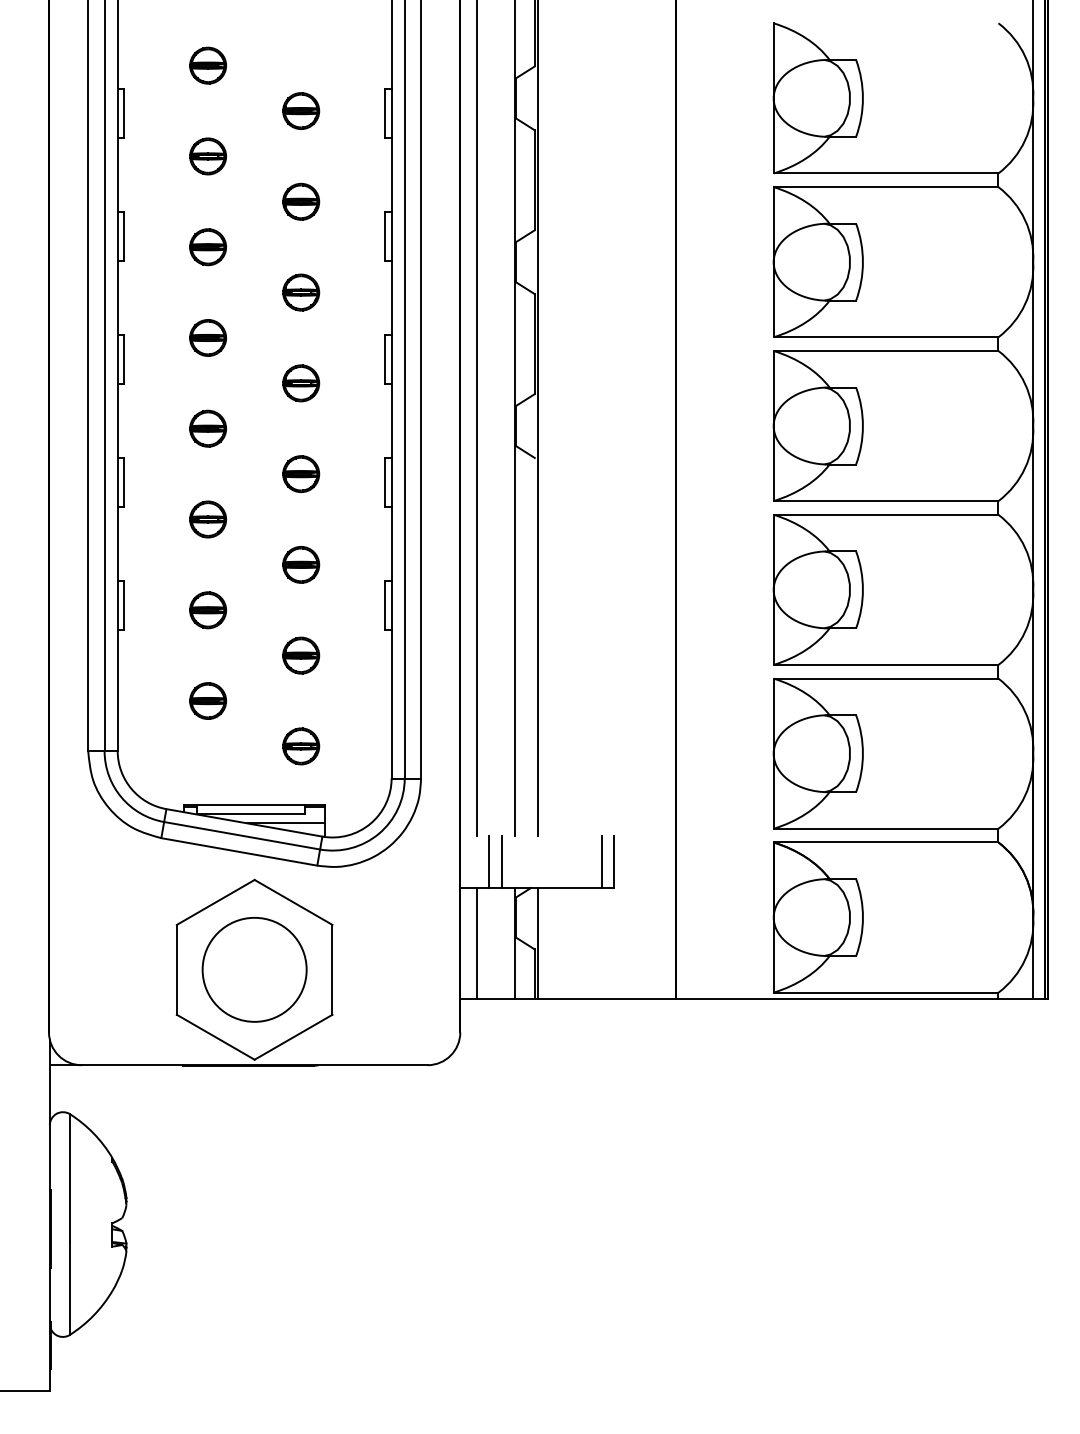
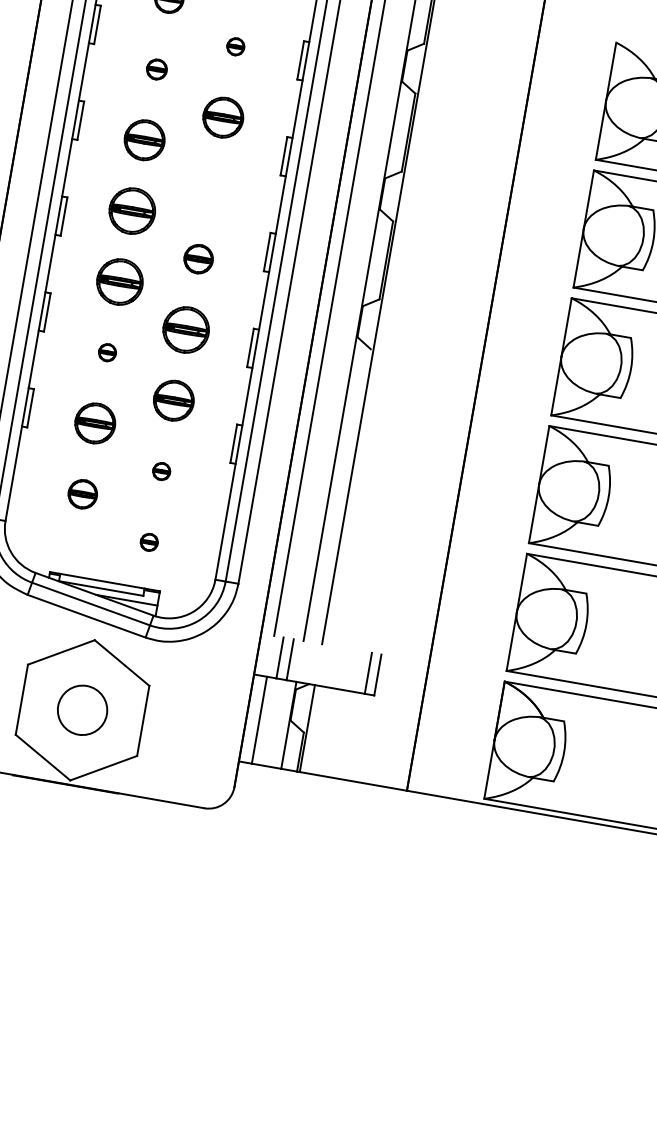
part: (301, 110) -> (236, 46), size x0.6
part: (207, 156) -> (156, 69), size x0.7
part: (301, 201) -> (223, 117), size x1.4
part: (207, 247) -> (144, 140), size x1.4
part: (301, 292) -> (211, 188), removed
part: (207, 337) -> (131, 210), size x1.6
part: (207, 428) -> (119, 281), size x1.6
part: (301, 473) -> (186, 329), size x1.6
part: (207, 519) -> (107, 352), size x0.6
part: (301, 564) -> (174, 400), size x1.4
part: (207, 610) -> (94, 423), size x1.4
part: (301, 655) -> (161, 471), size x0.6
part: (301, 746) -> (149, 542), size x0.6
circle: (254, 969) -> (82, 710), size x0.6

